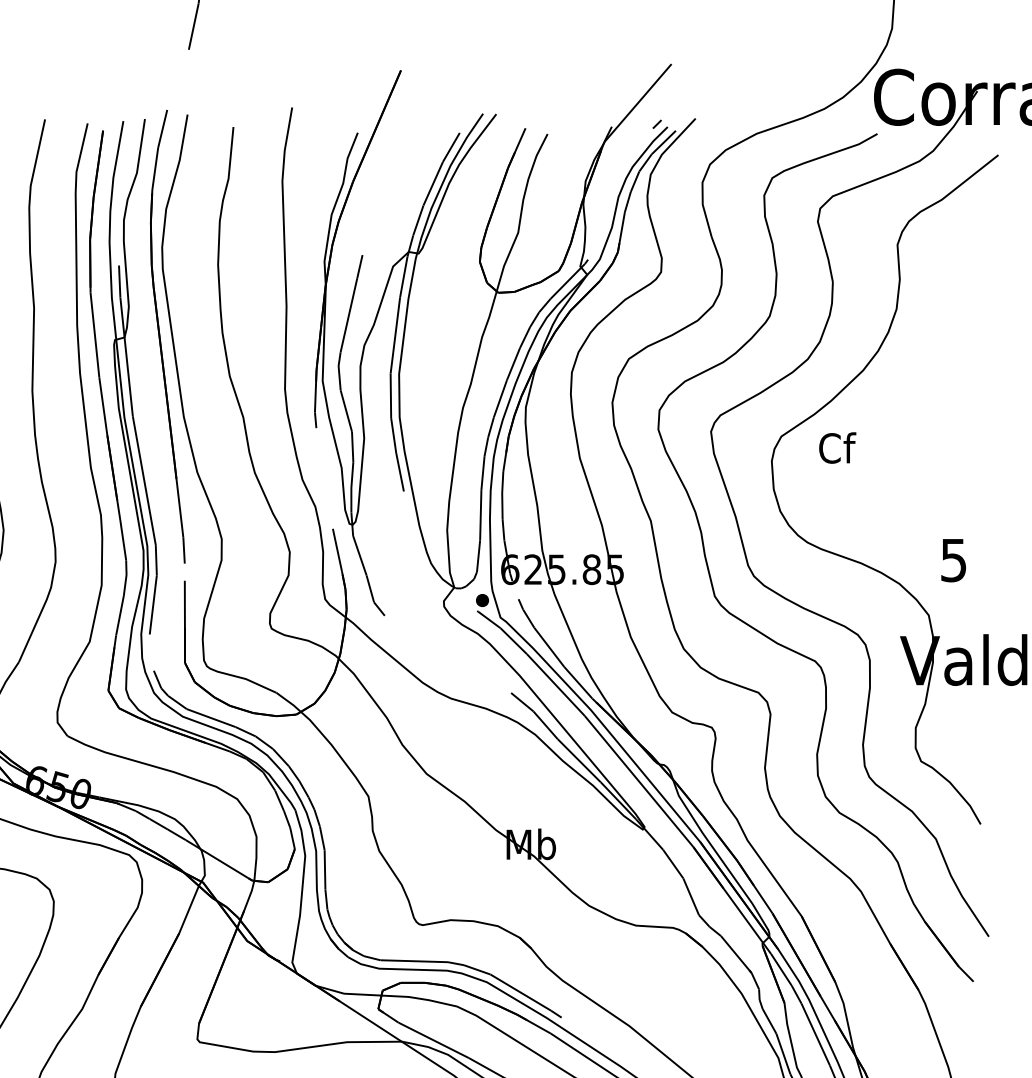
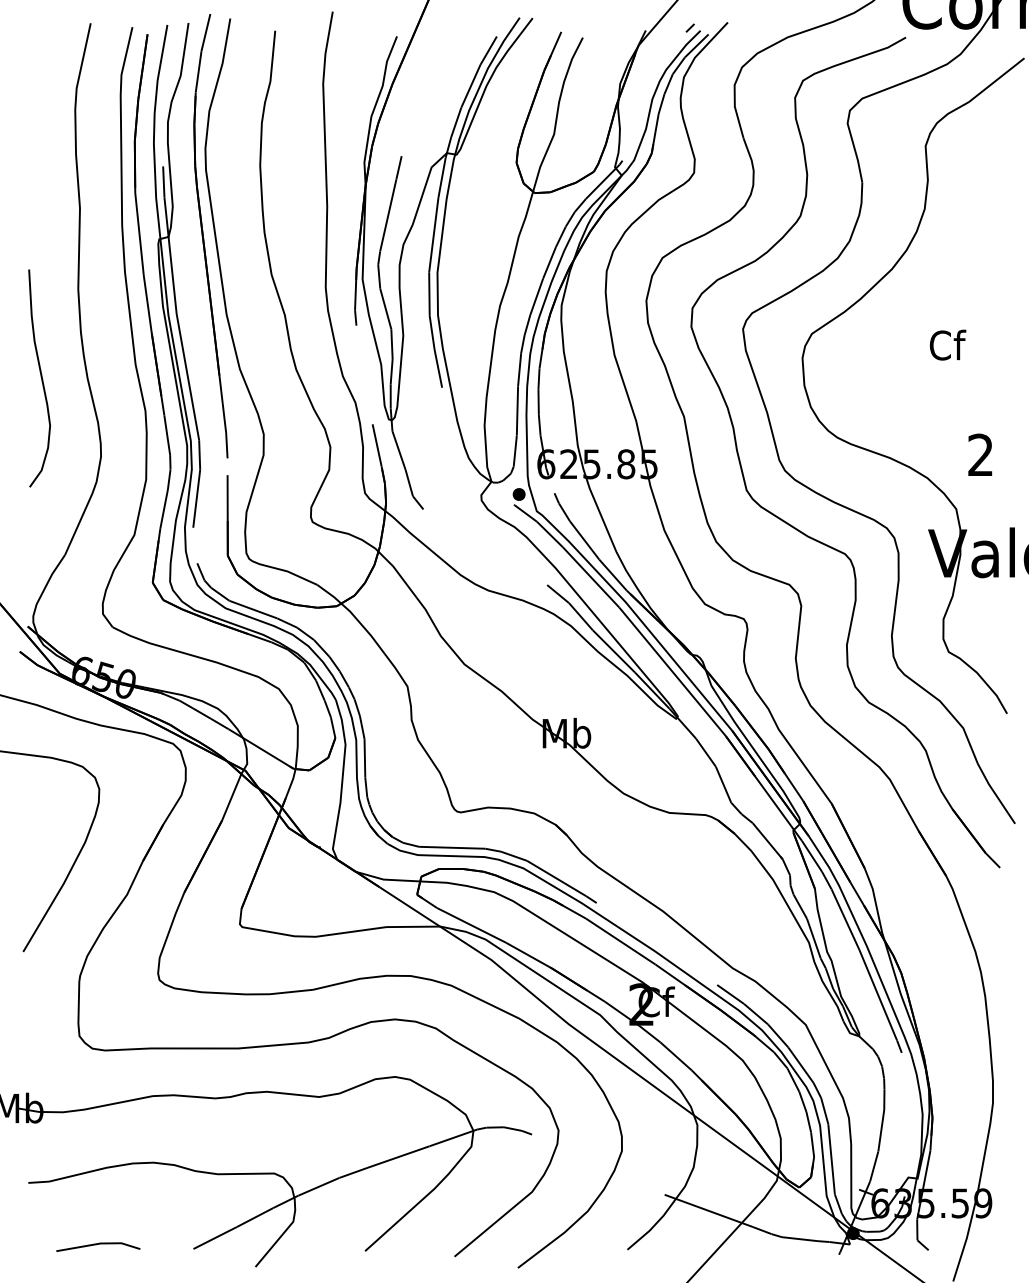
text: (837, 447) -> (947, 344), moved
text: (953, 559) -> (980, 454), 5 -> 2

